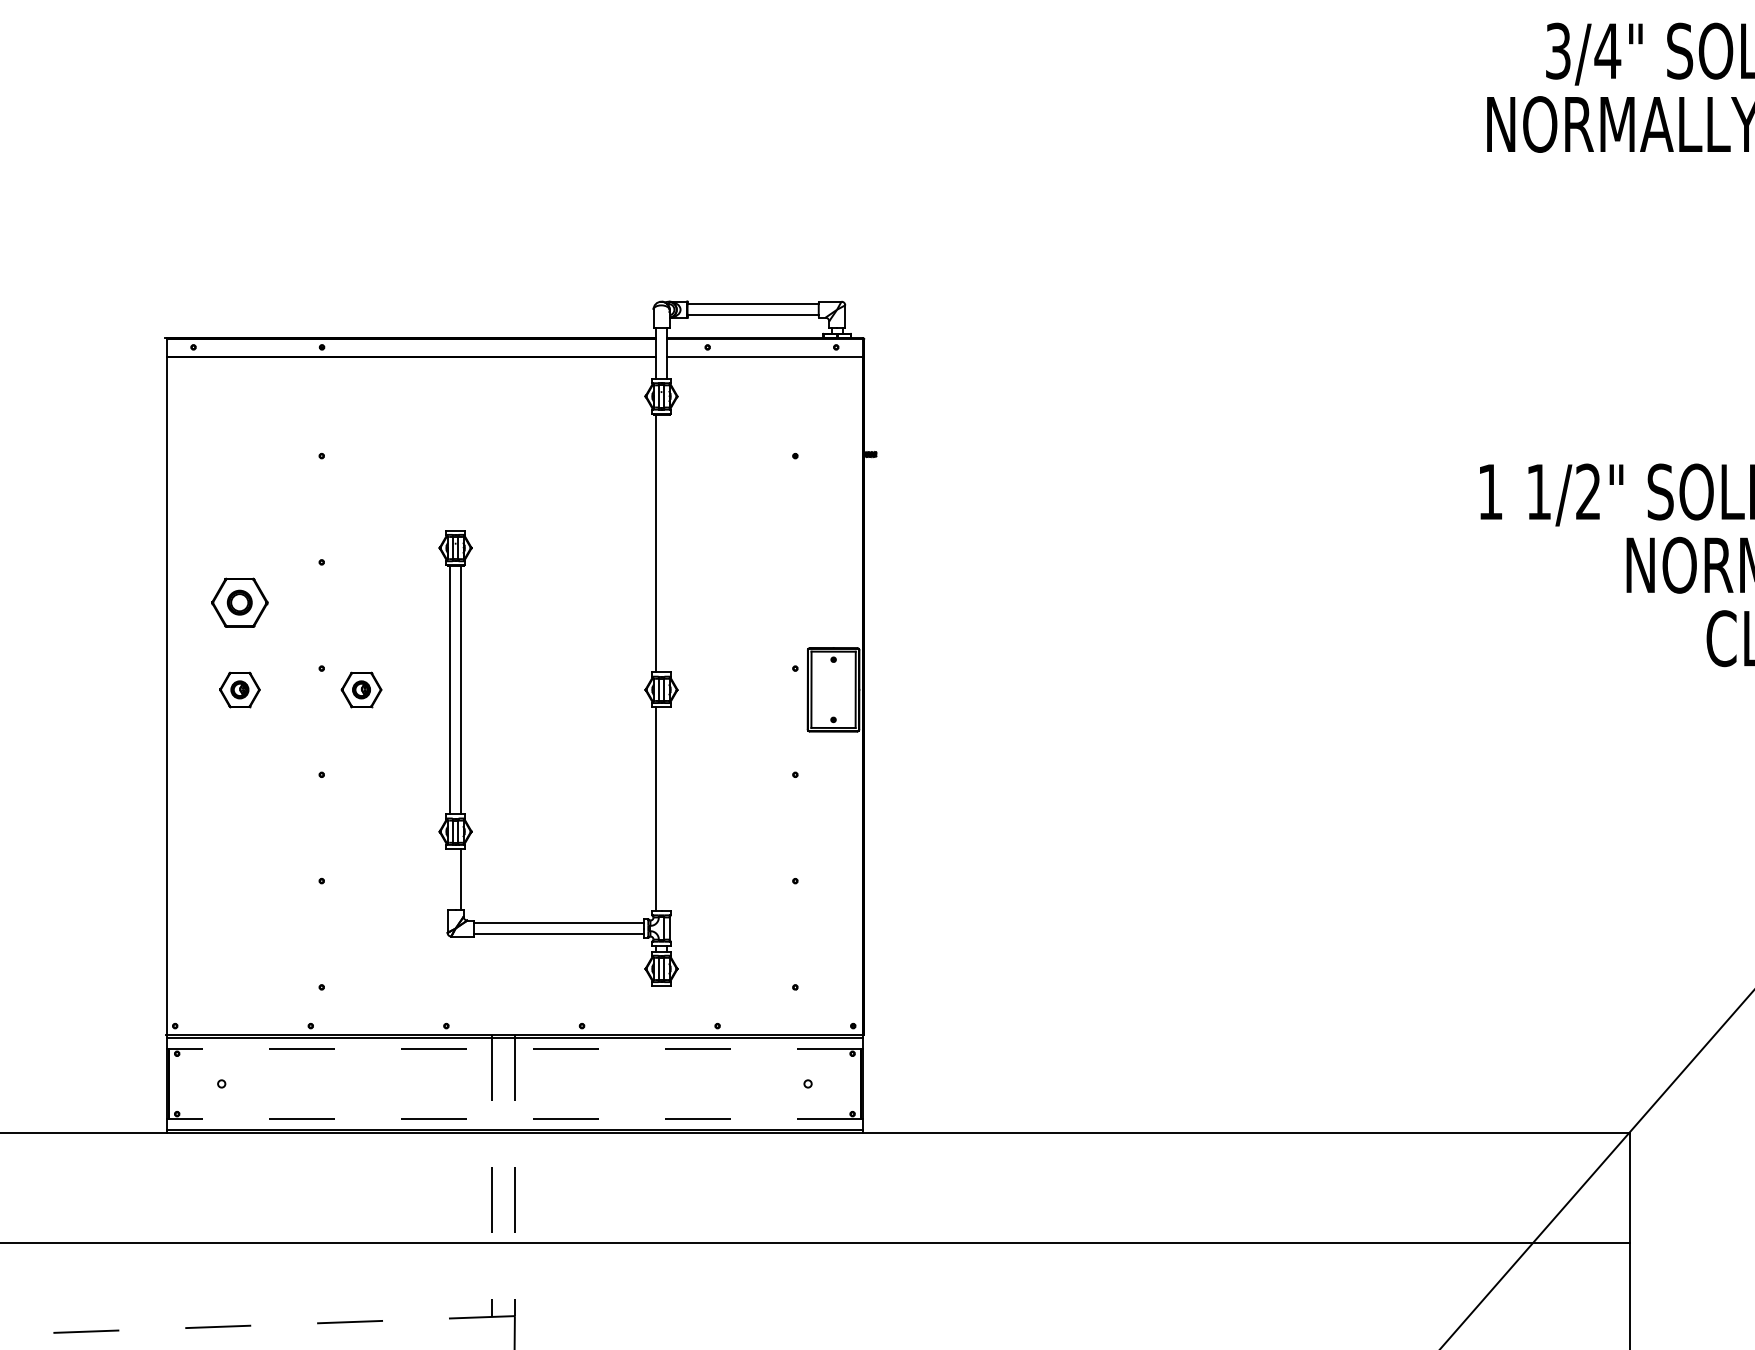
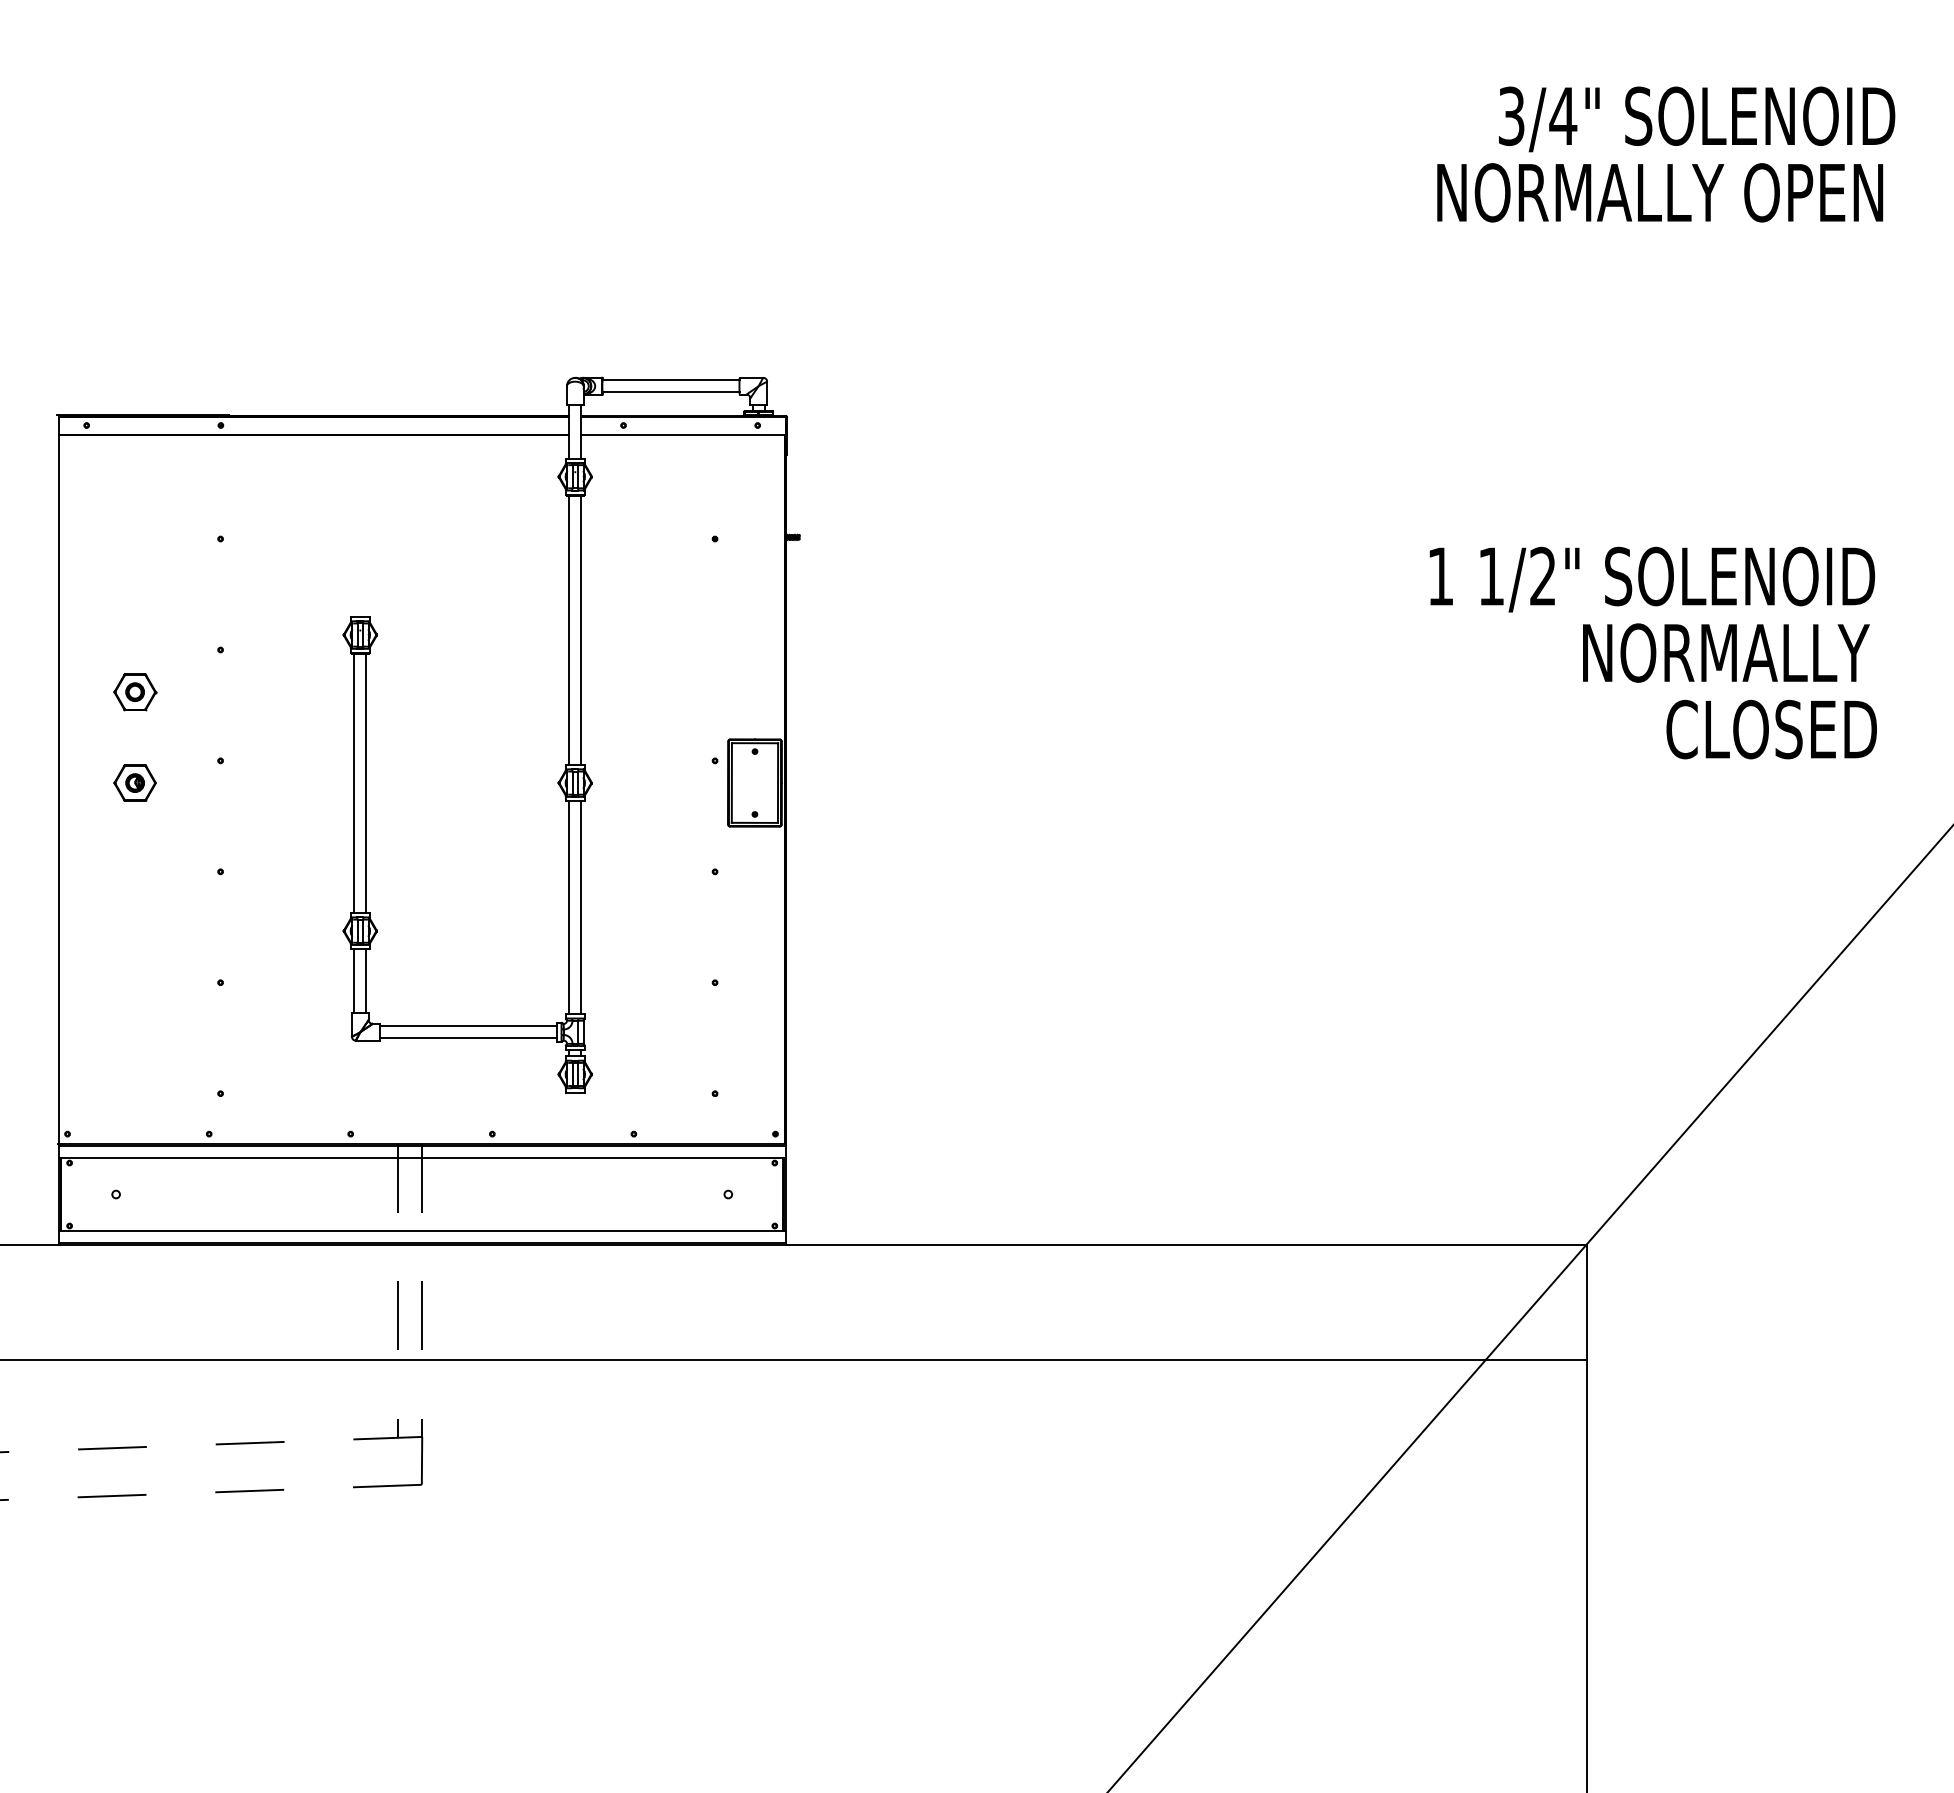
line: (667, 542) -> (581, 629), added
part: (240, 603) -> (135, 692), size x0.71
part: (360, 689) -> (261, 782), removed
line: (667, 809) -> (581, 907), added
line: (450, 879) -> (354, 981), added
line: (515, 1049) -> (422, 1158), dashed -> solid
line: (515, 1119) -> (422, 1231), dashed -> solid

